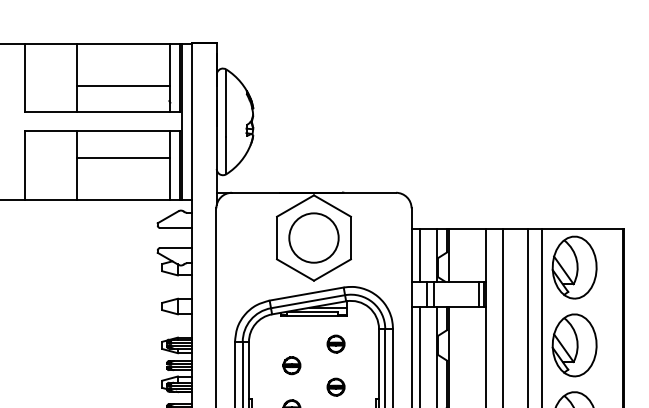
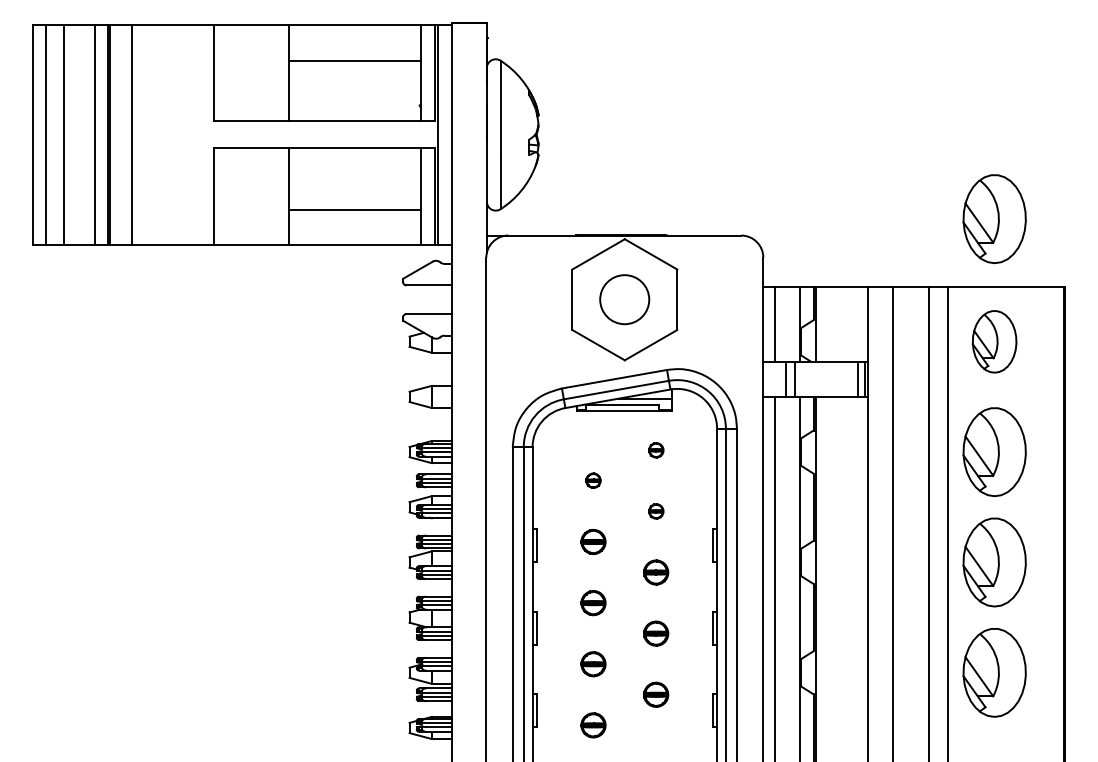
line: (123, 85) -> (354, 60), moved
line: (123, 158) -> (354, 210), moved
part: (574, 180) -> (994, 218), added
circle: (313, 237) -> (624, 299), size x0.7
part: (574, 267) -> (994, 341), size x0.7
part: (336, 344) -> (656, 450), size x0.6
part: (291, 365) -> (593, 480), size x0.6
part: (336, 387) -> (656, 511), size x0.6

